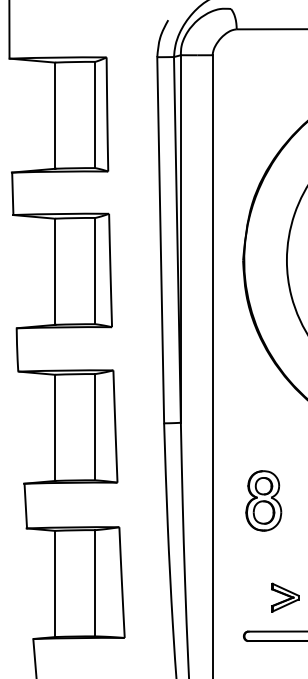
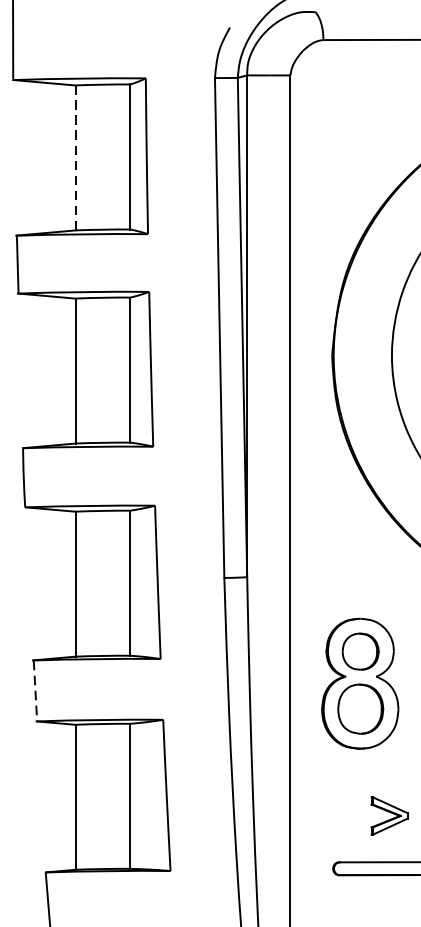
line: (55, 116) -> (76, 159), solid -> dashed
part: (263, 500) -> (360, 683), size x1.6
line: (25, 506) -> (35, 691), solid -> dashed

